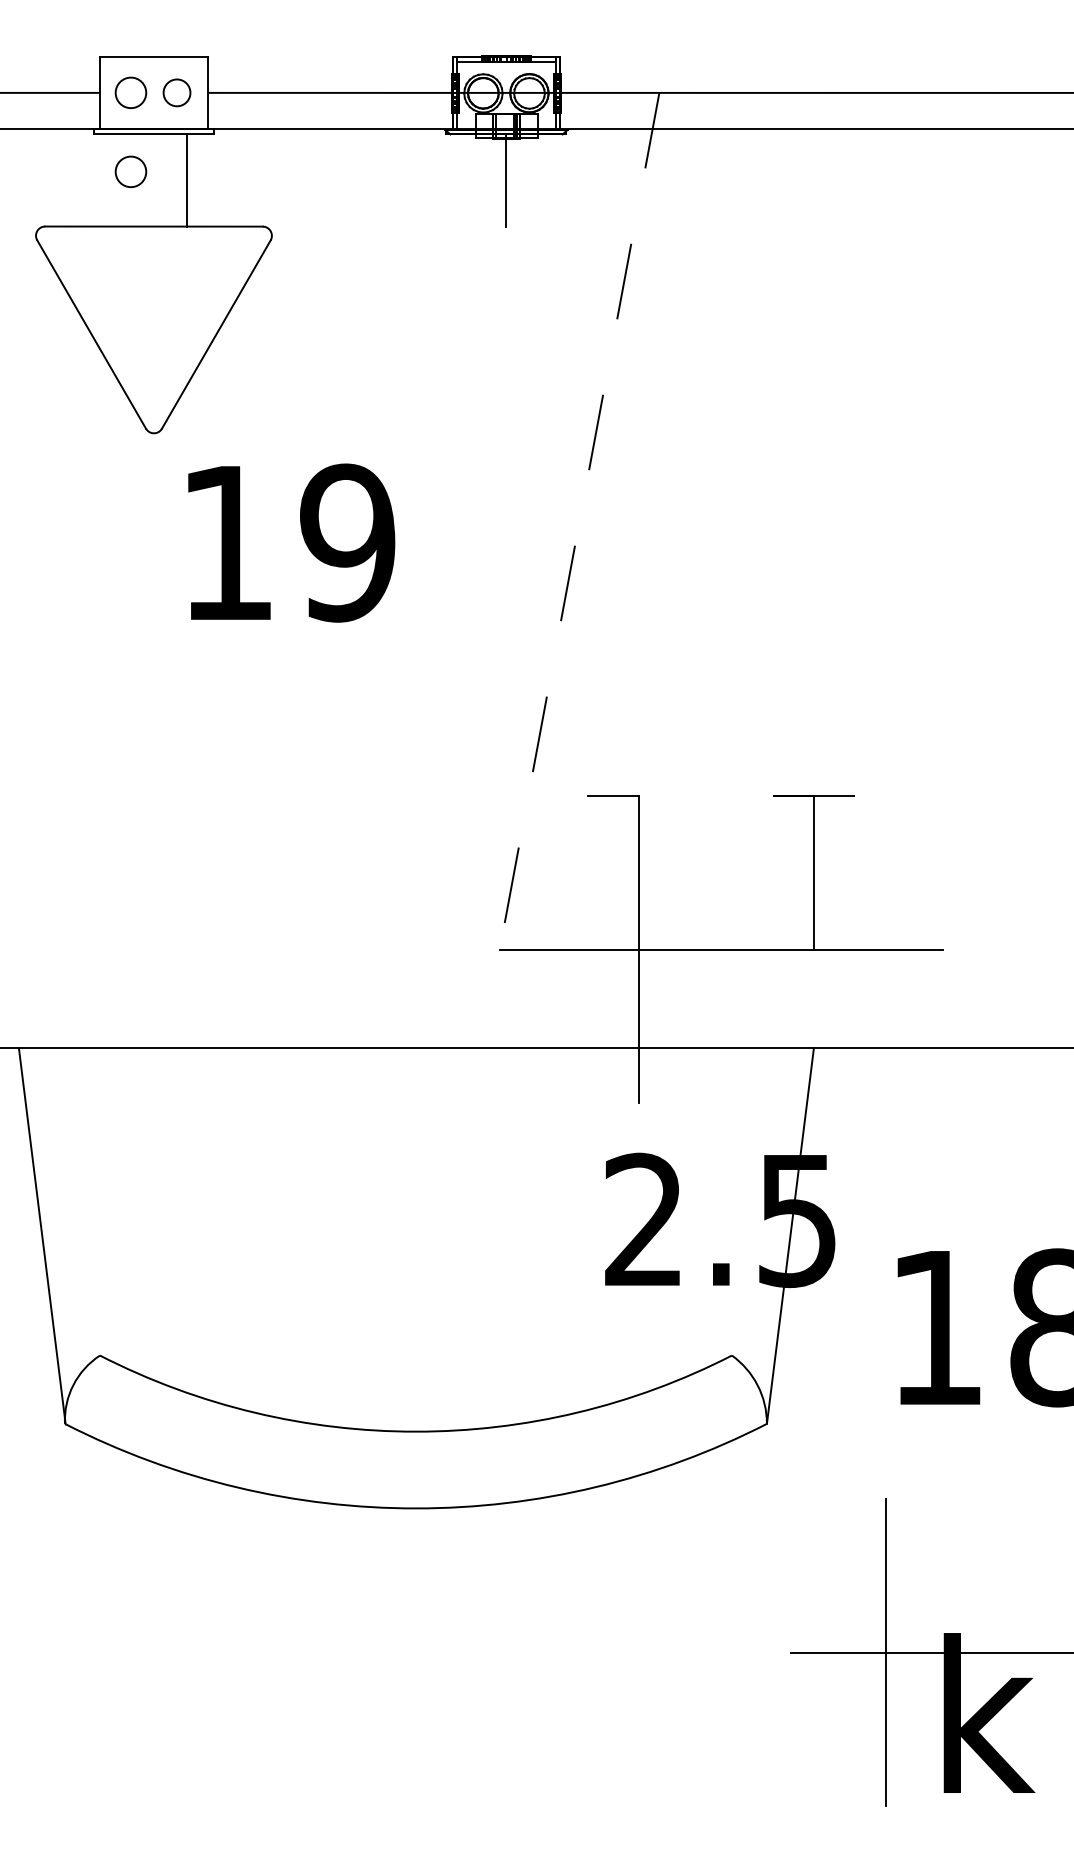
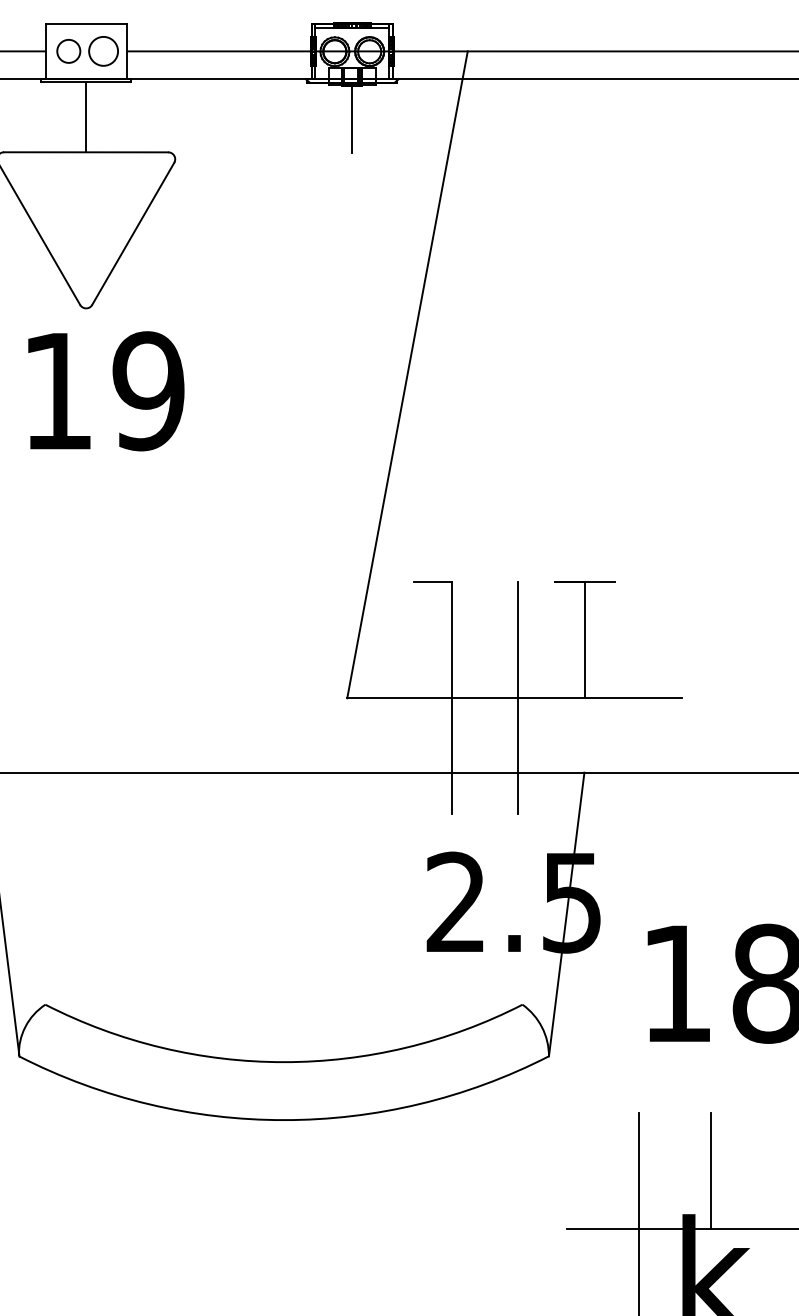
circle: (176, 92) -> (103, 51), size x1.43
circle: (130, 171) -> (68, 110), removed
line: (187, 180) -> (86, 117), moved
line: (579, 521) -> (407, 374), dashed -> solid
text: (291, 542) -> (106, 390), moved
line: (726, 949) -> (518, 698), added
line: (981, 1575) -> (710, 1170), added

